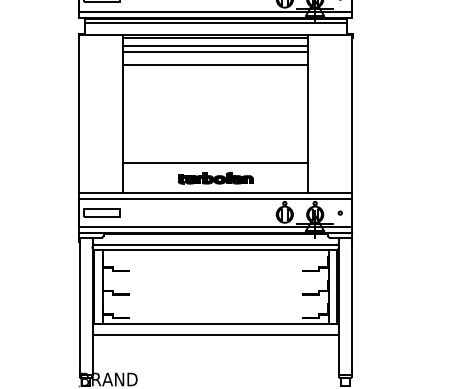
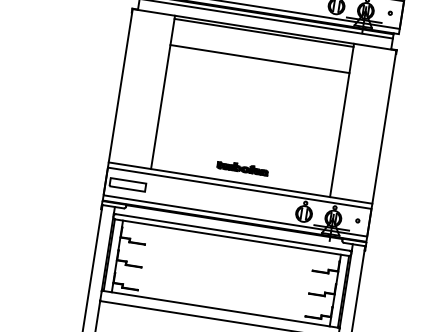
line: (215, 46) -> (262, 41), removed
line: (215, 51) -> (261, 46), removed
line: (215, 163) -> (244, 154), removed
part: (215, 177) -> (242, 167), size x0.7

